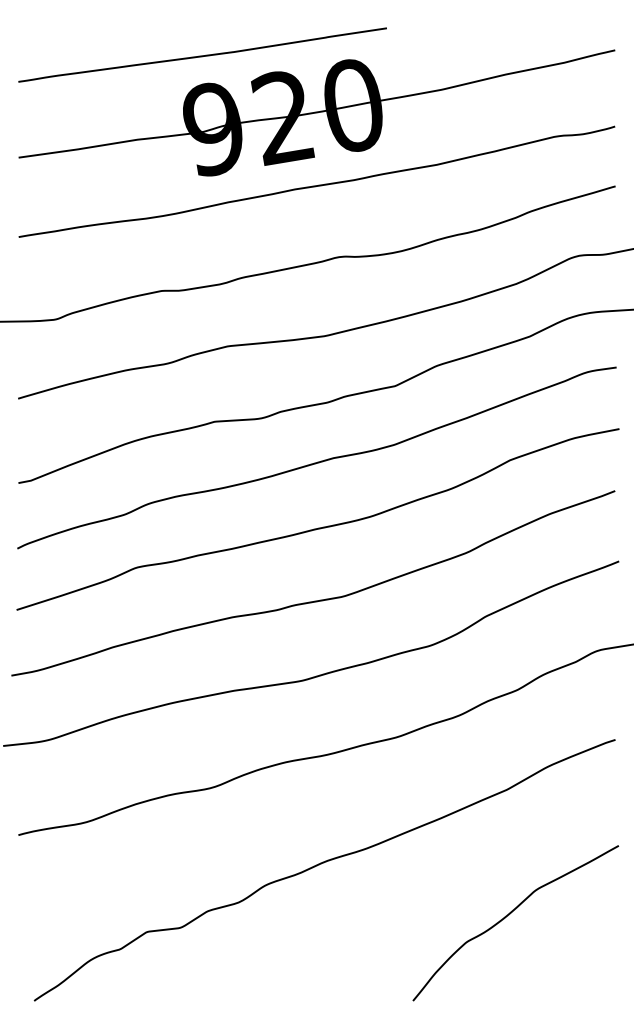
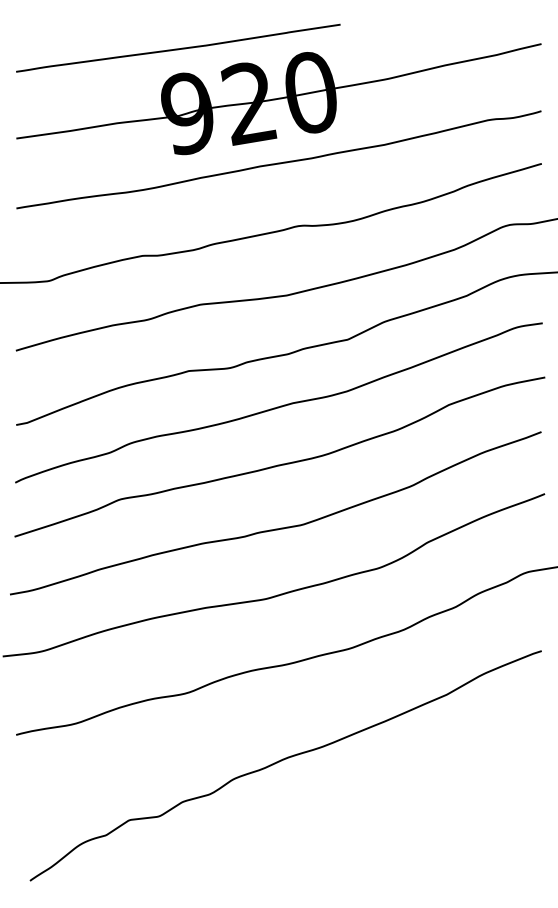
curve: (509, 915) -> (448, 805), removed

